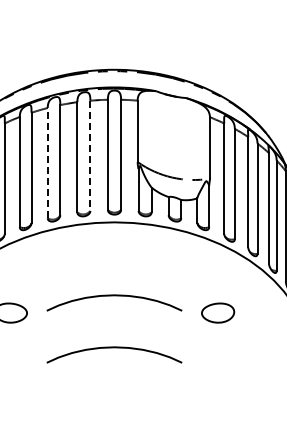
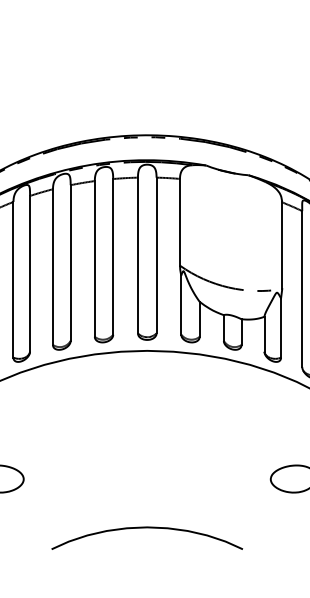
line: (90, 156) -> (113, 257), dashed -> solid
line: (47, 162) -> (52, 266), dashed -> solid
curve: (114, 296) -> (147, 455), removed

